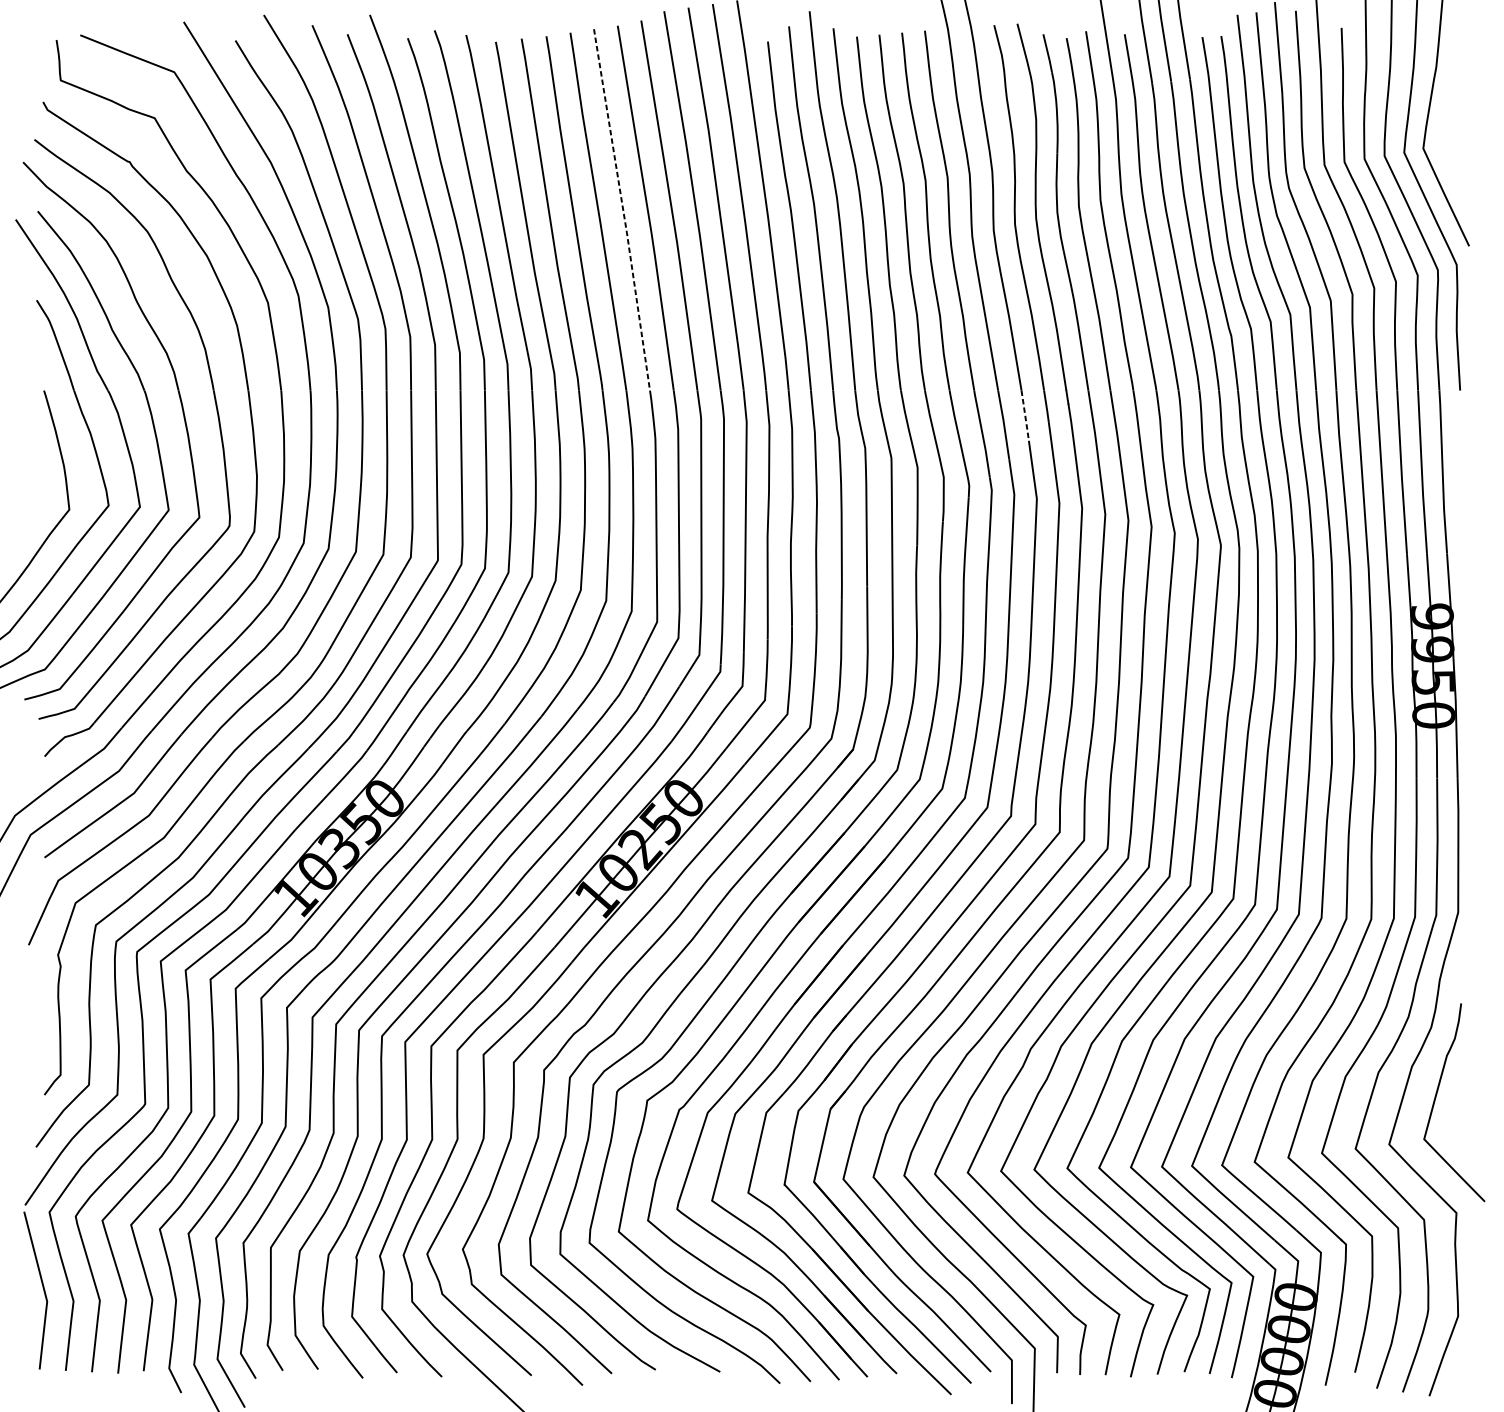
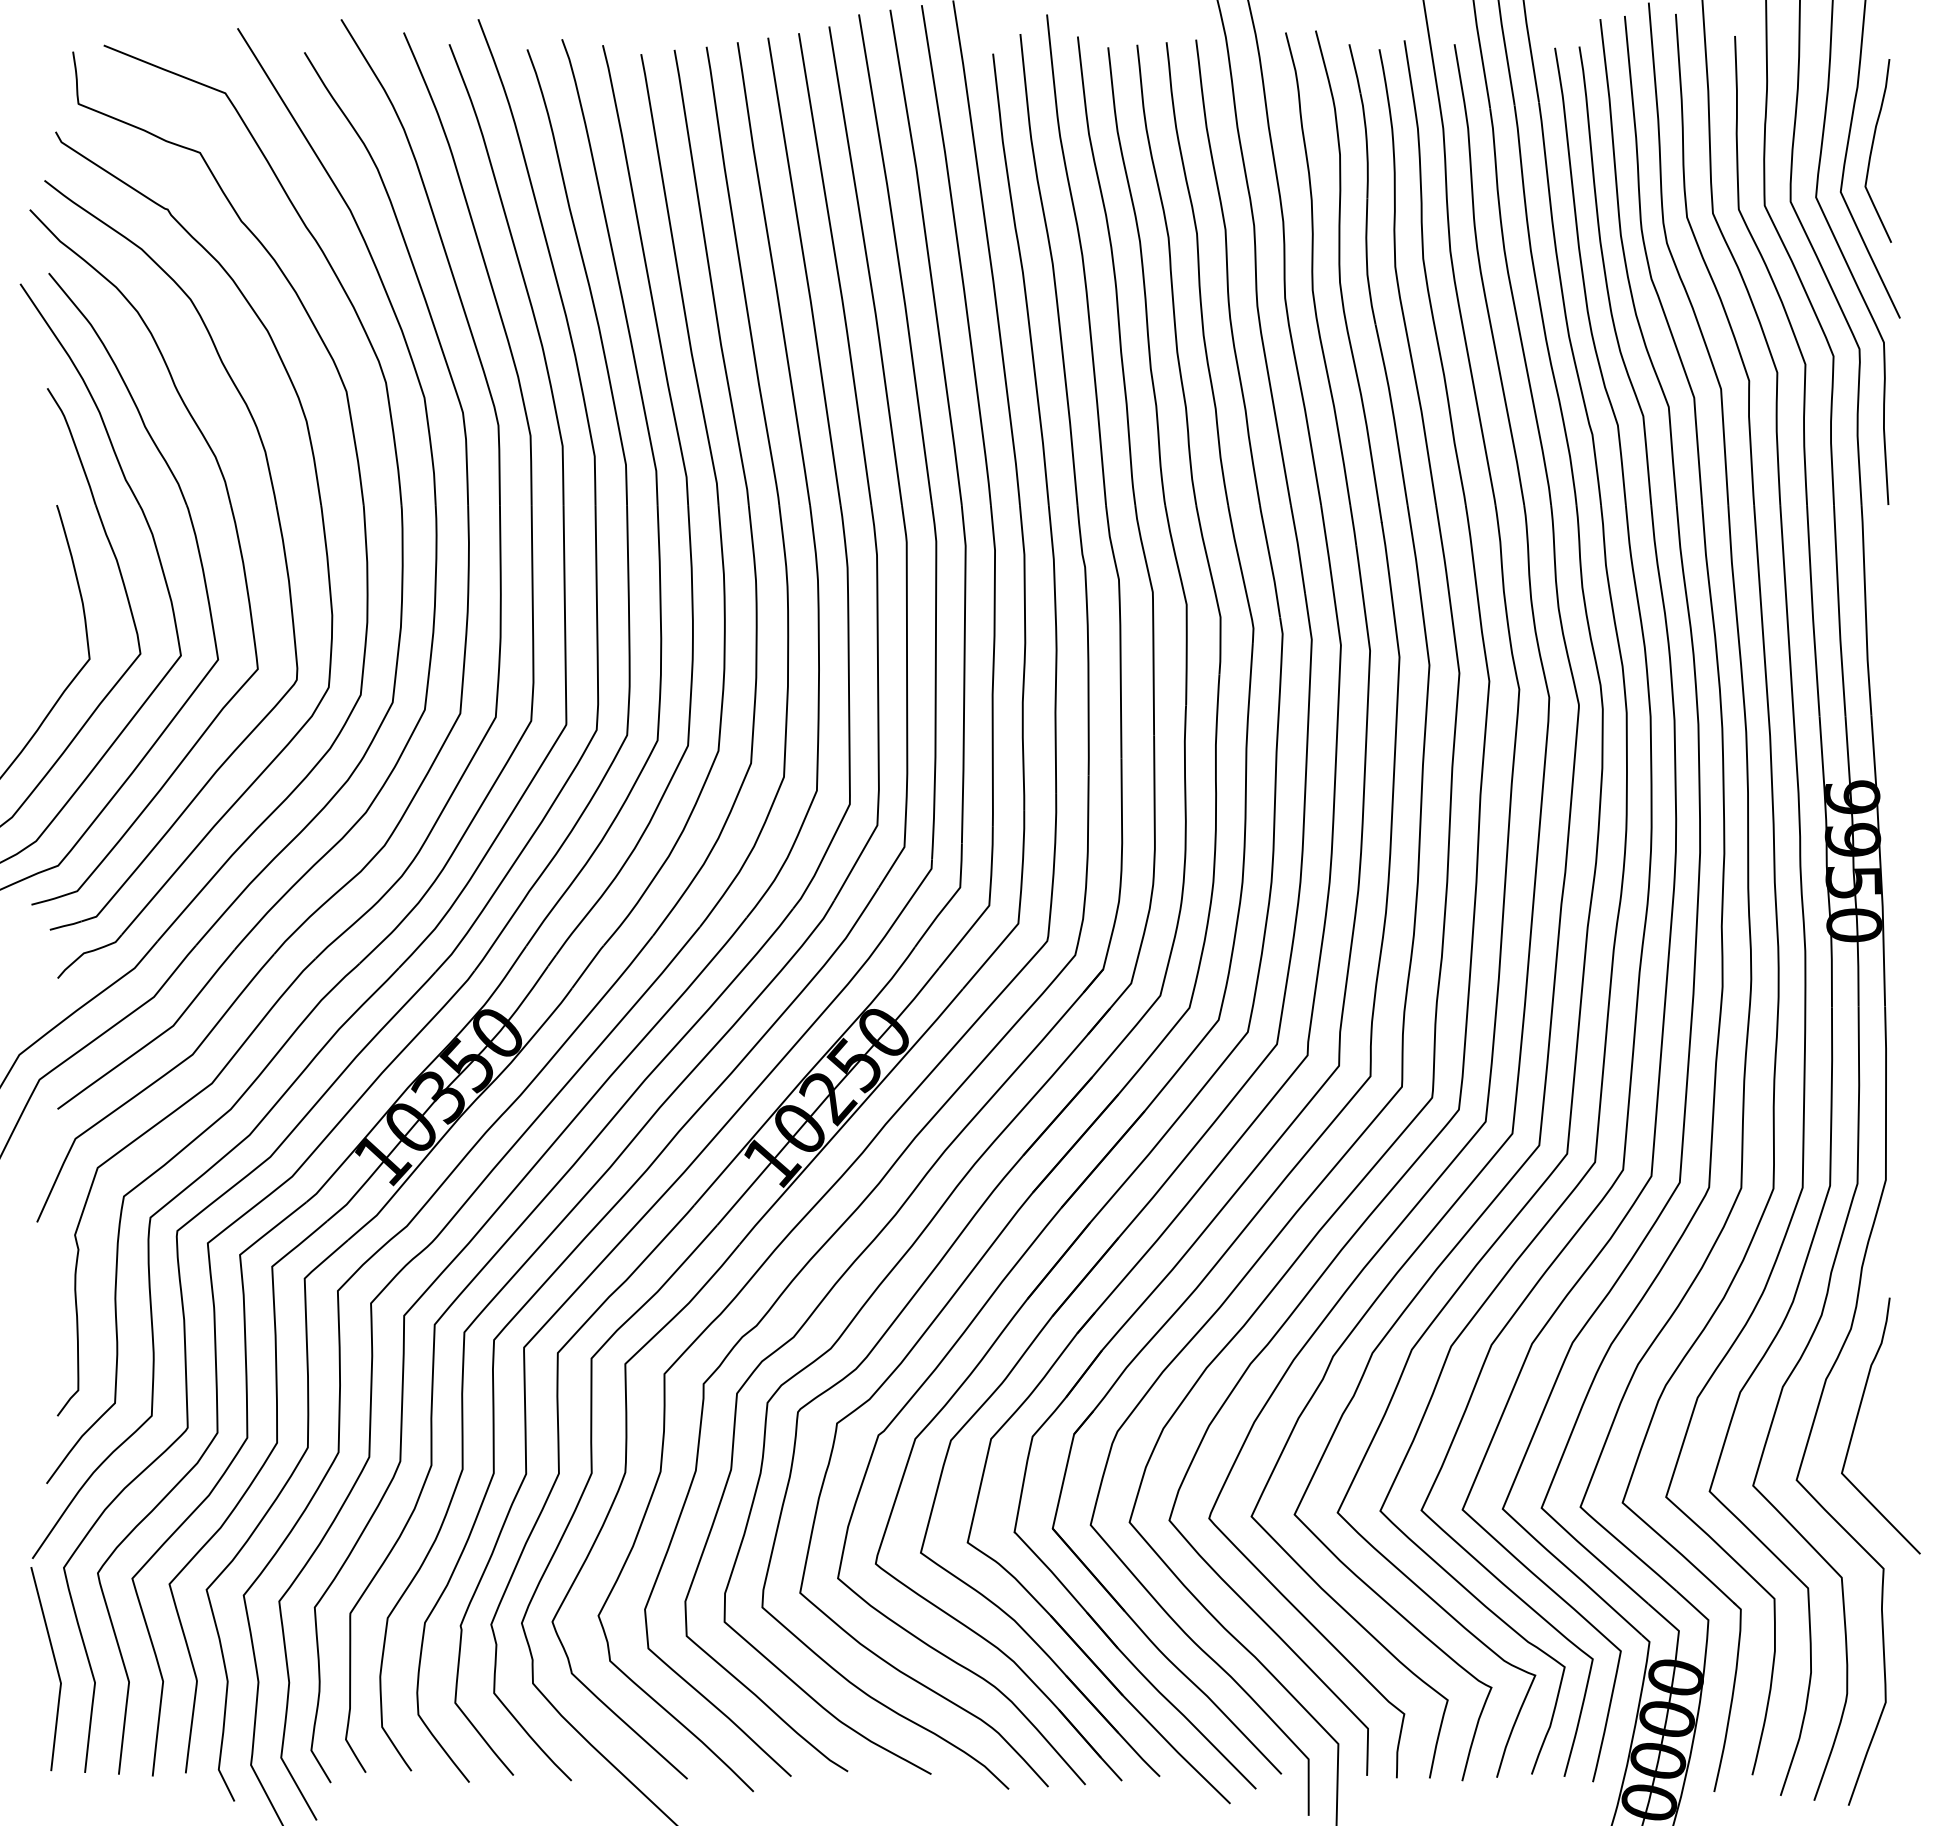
curve: (1447, 116) -> (1872, 150), added
line: (623, 210) -> (806, 272), dashed -> solid
line: (1025, 416) -> (1326, 538), dashed -> solid

